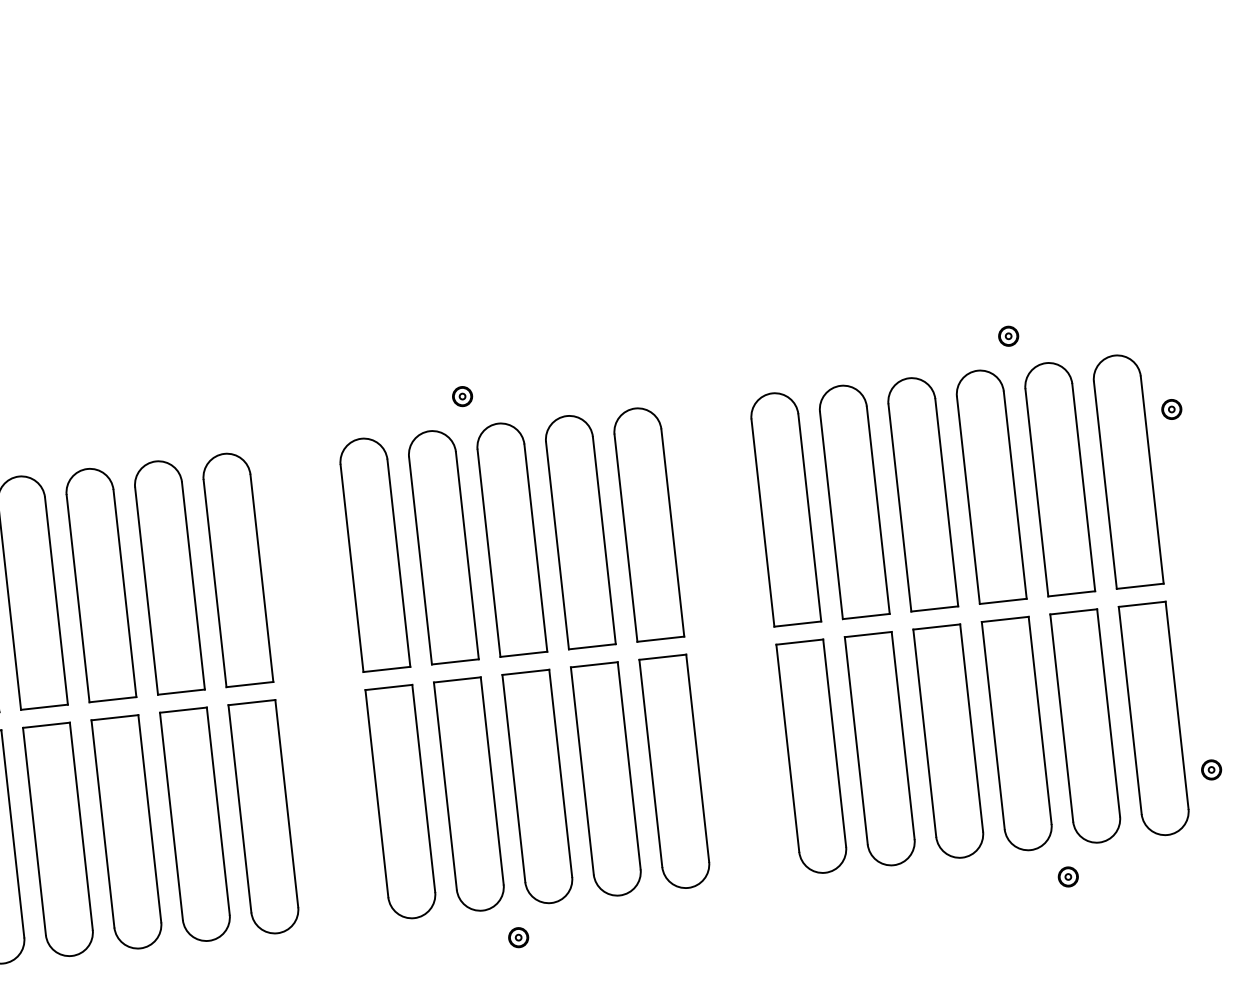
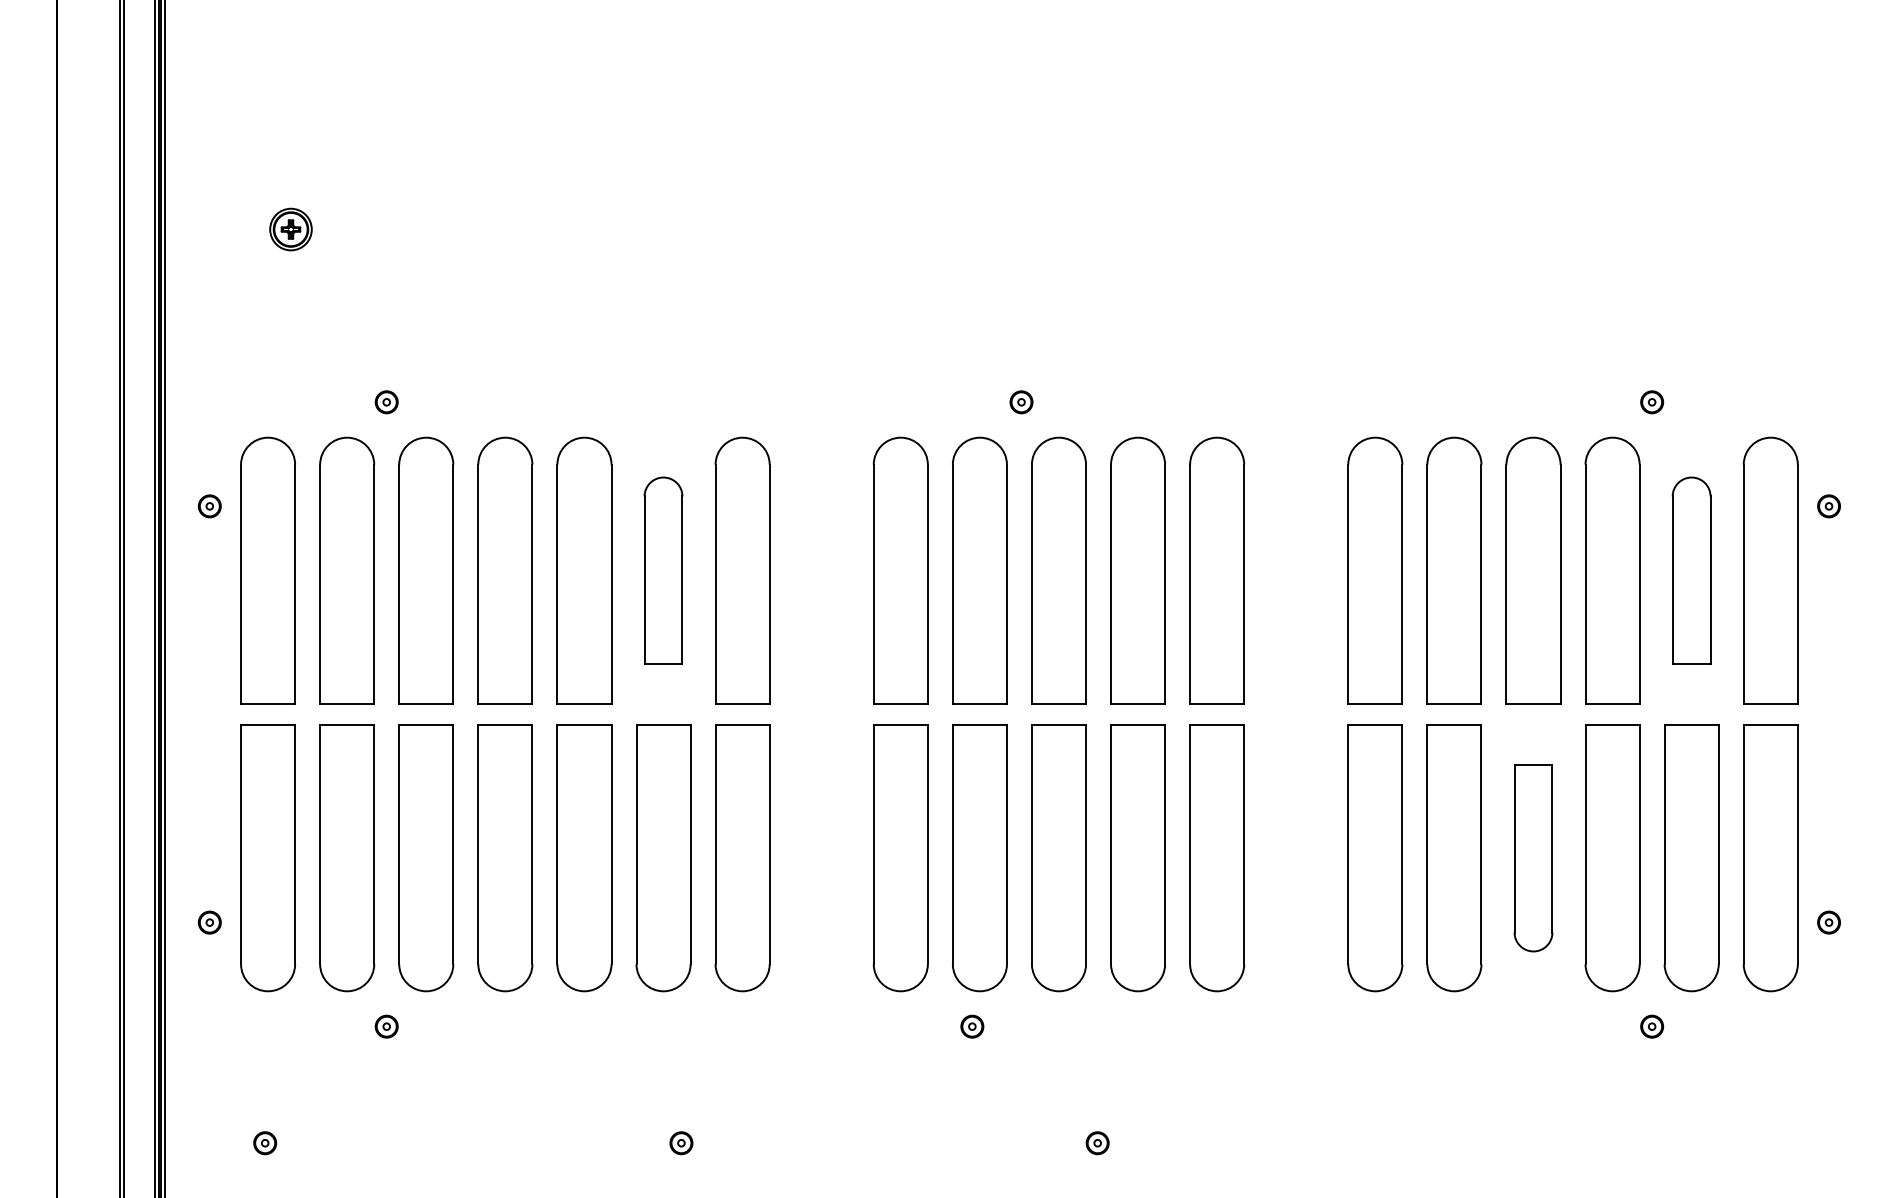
part: (1058, 478) -> (1691, 570), size x0.7
part: (168, 576) -> (663, 570), size x0.7
part: (949, 742) -> (1533, 858), size x0.7
part: (518, 937) -> (972, 1026), moved

